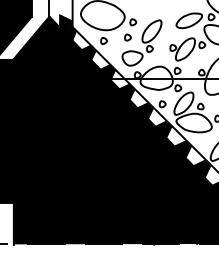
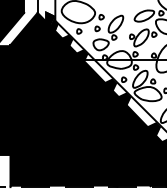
fill: (125, 93) -> (95, 71), removed
fill: (182, 149) -> (139, 114), removed

